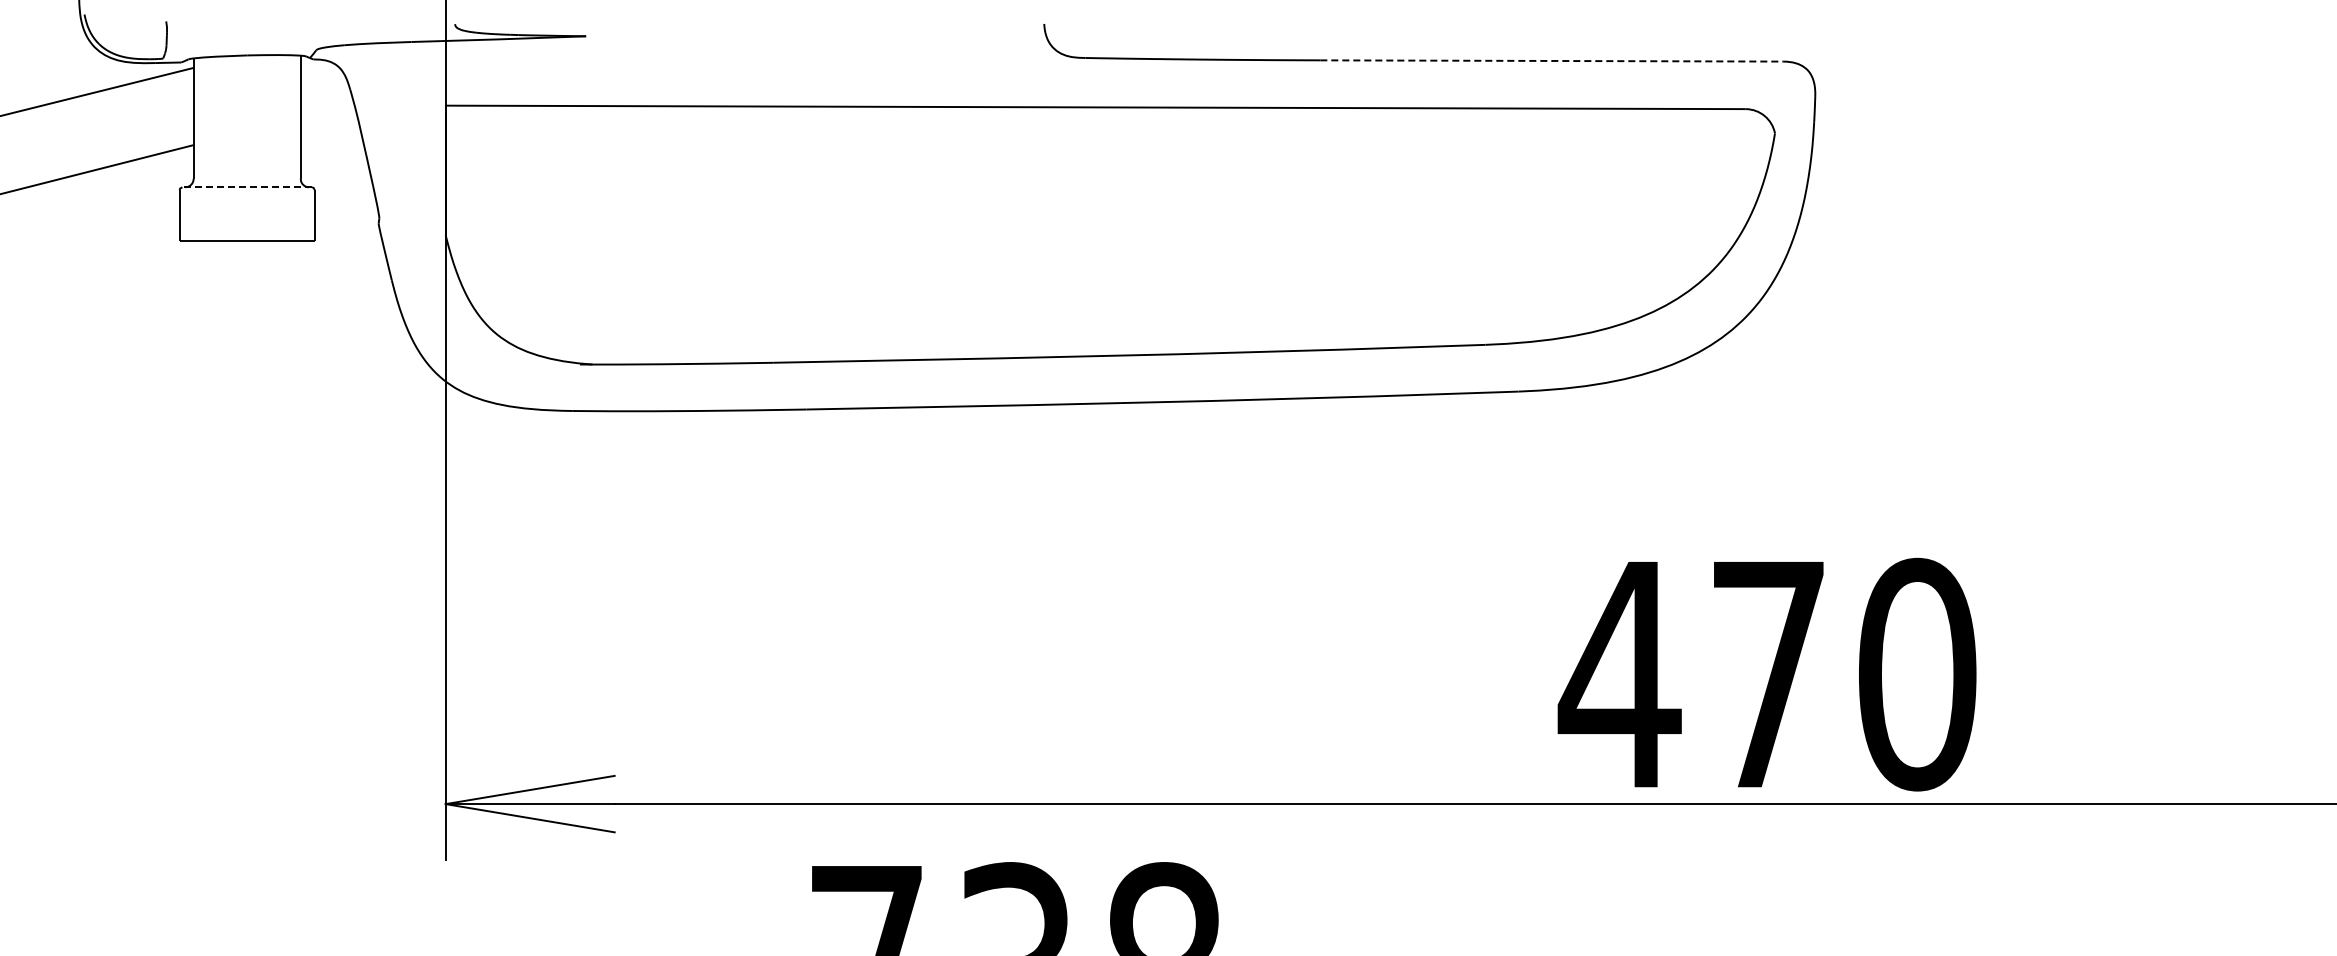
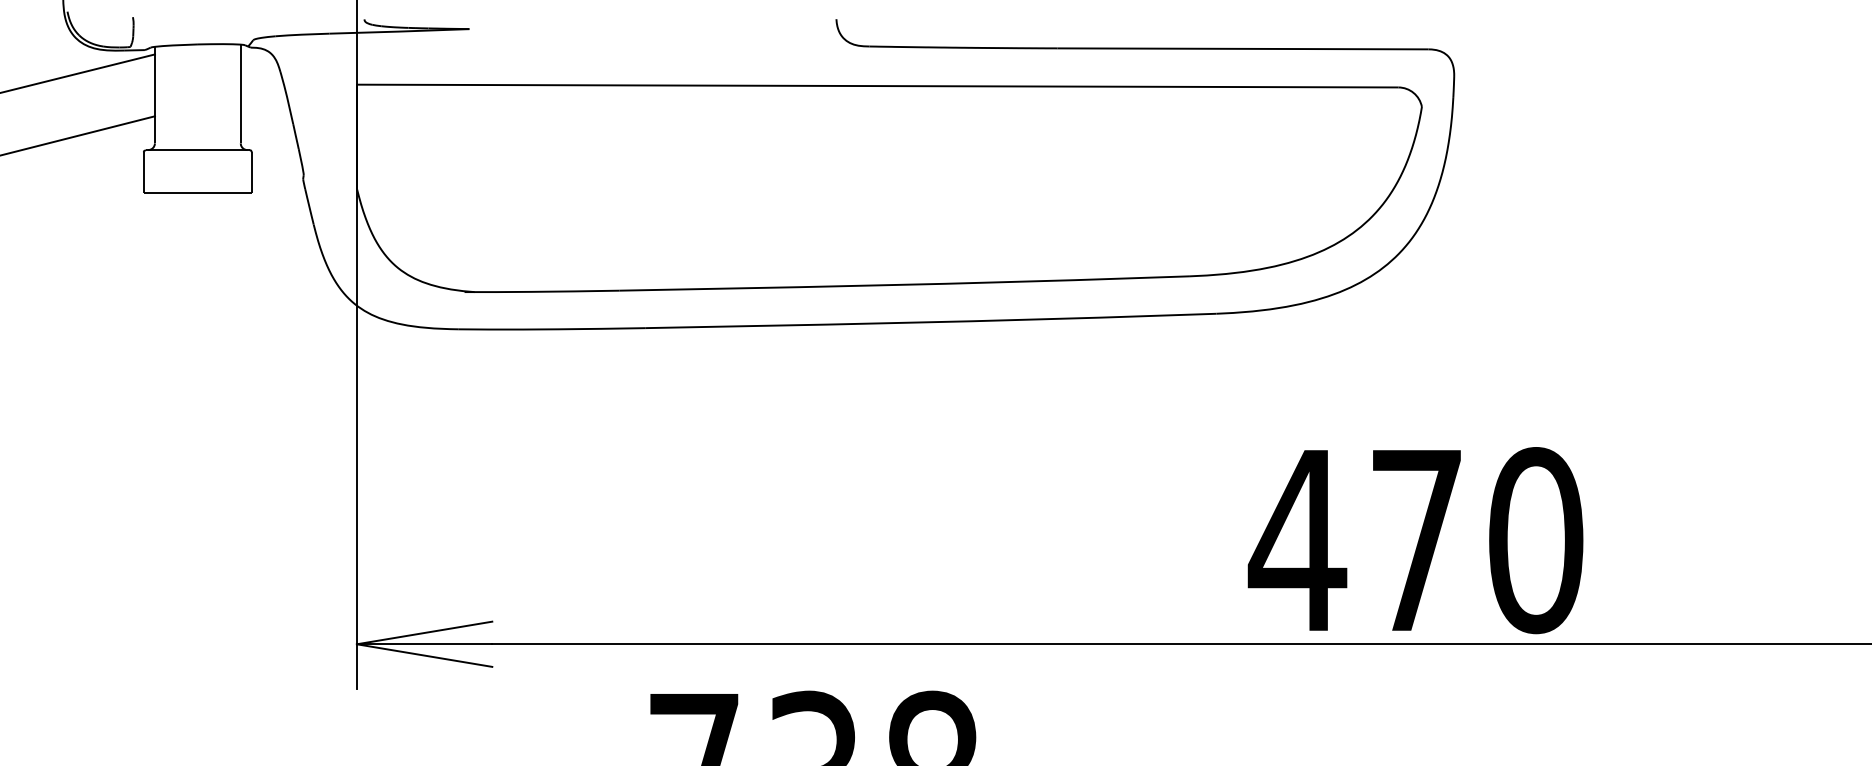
line: (1552, 60) -> (1243, 48), dashed -> solid
line: (247, 187) -> (198, 150), dashed -> solid

